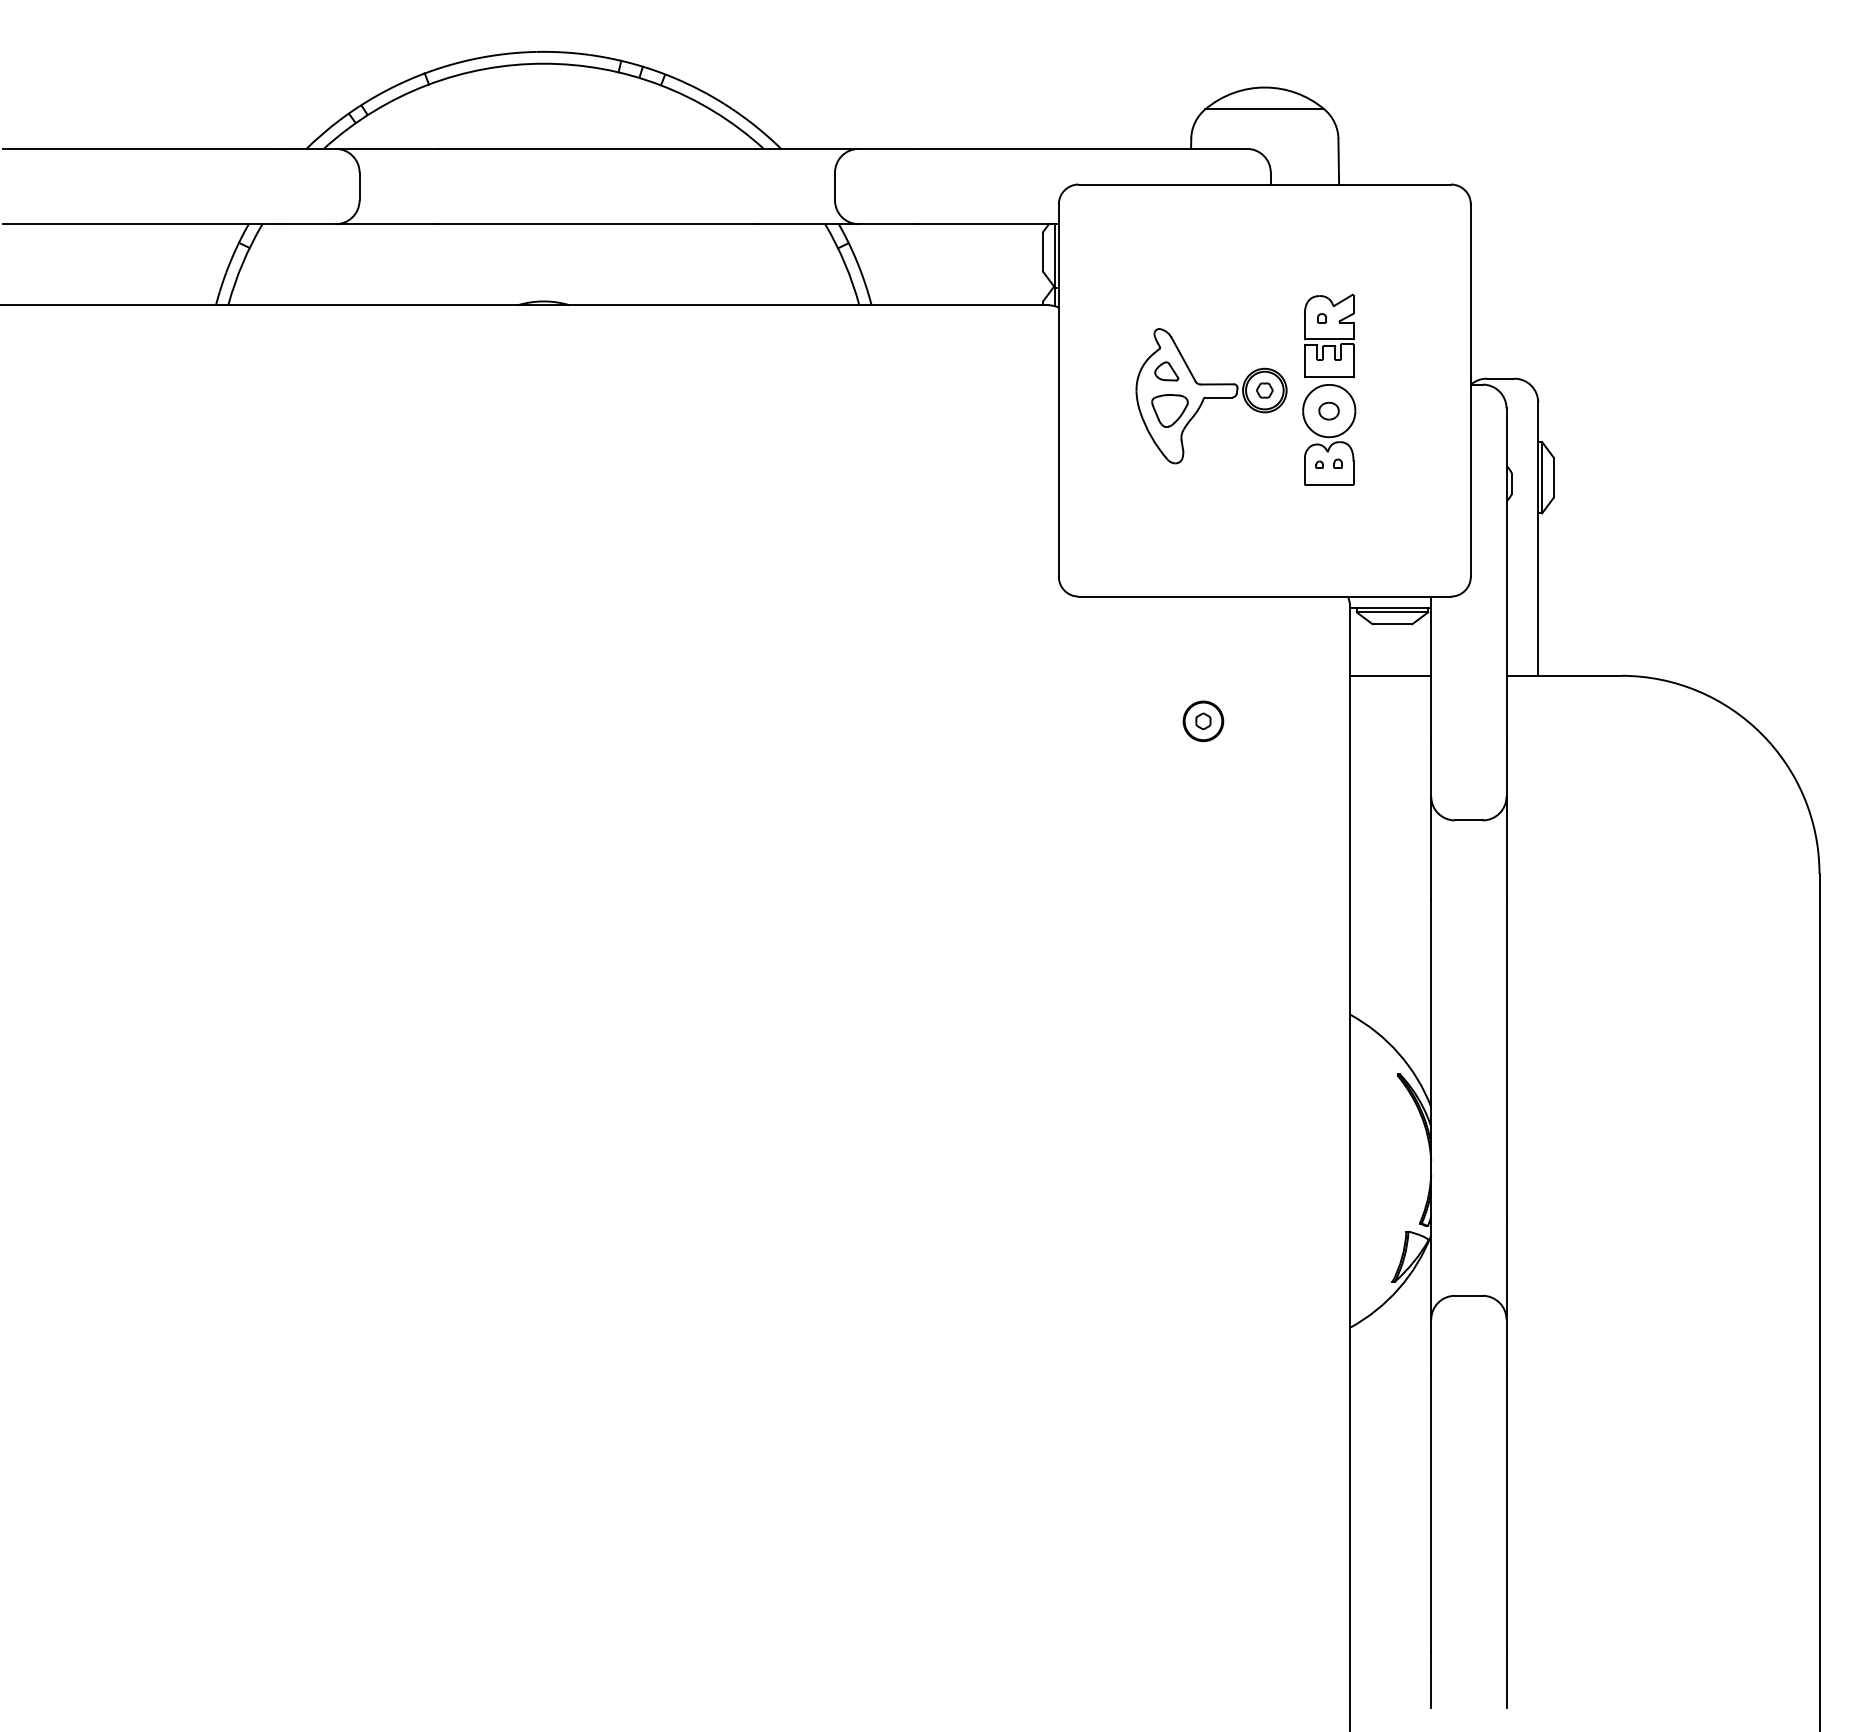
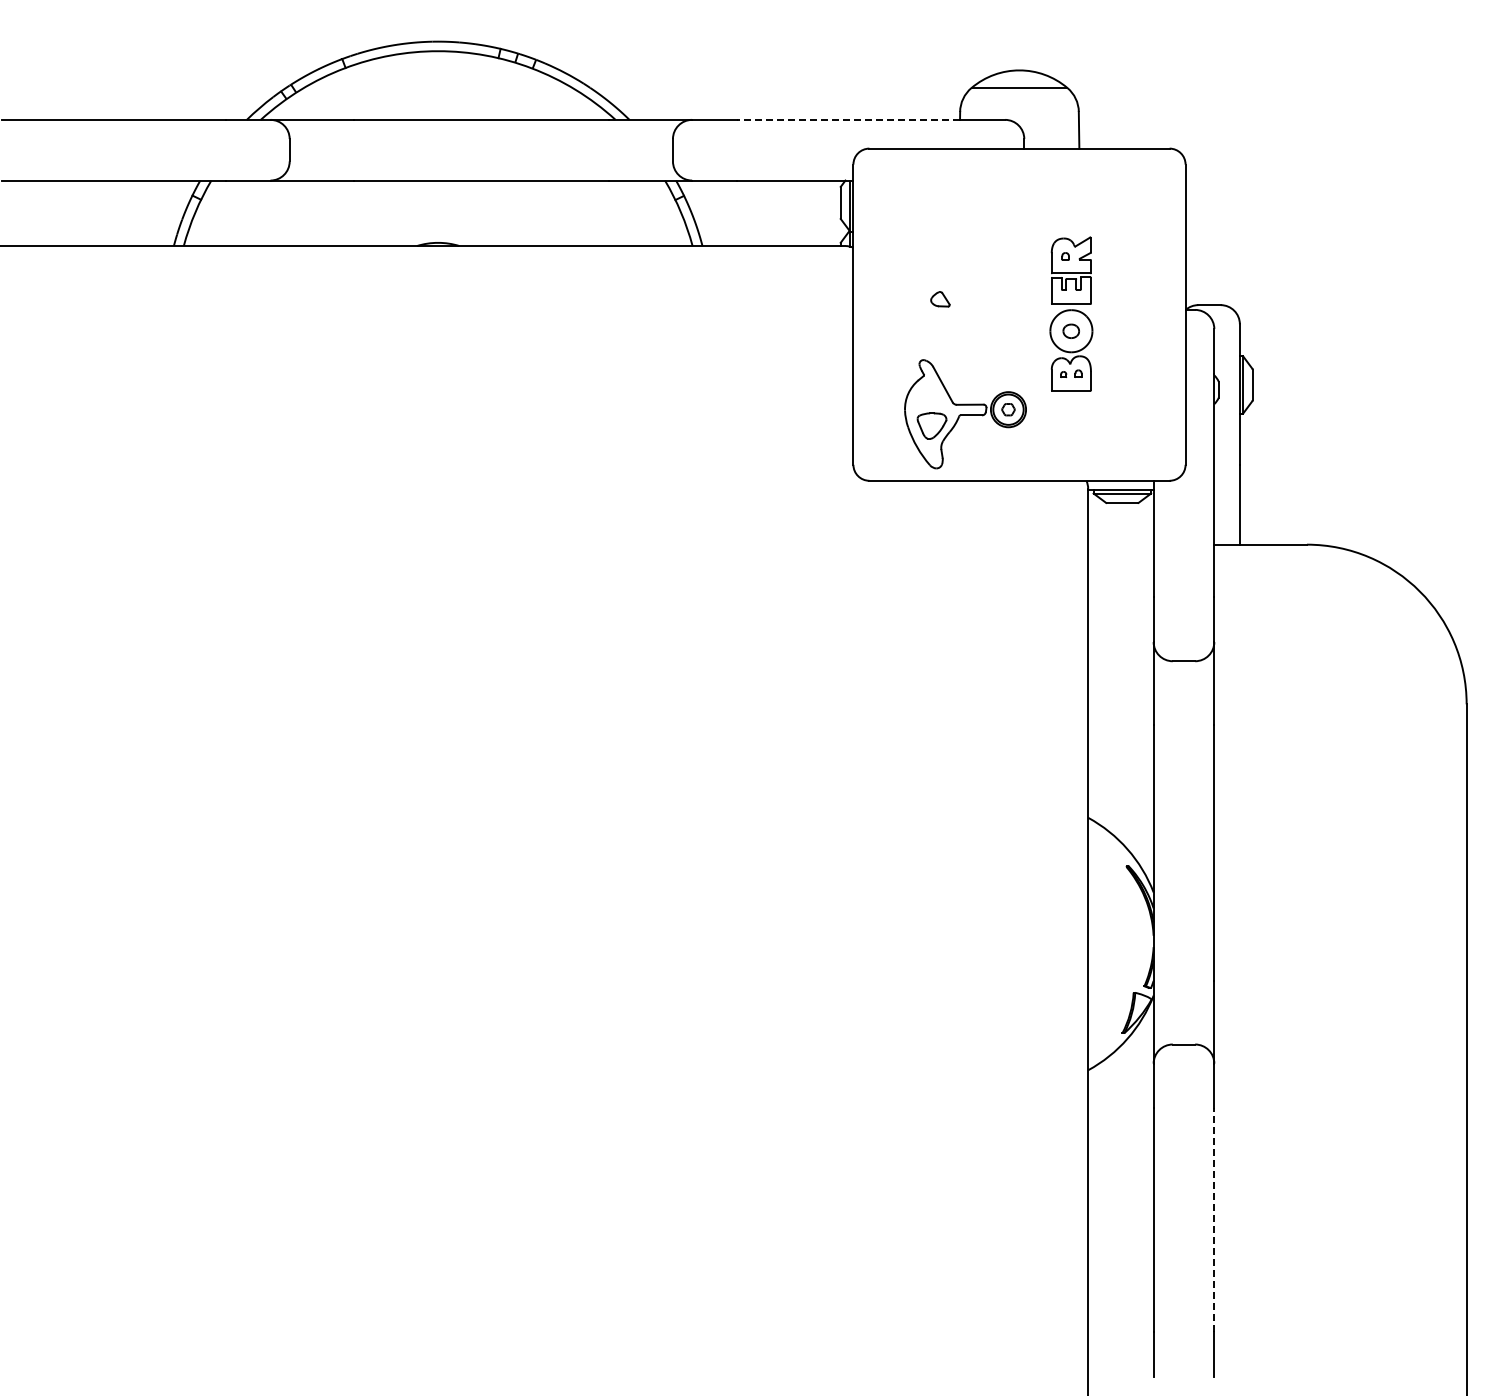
line: (1052, 148) -> (848, 119), solid -> dashed
part: (1211, 396) -> (965, 414), moved
line: (1390, 675) -> (1120, 544), removed
part: (1202, 721) -> (969, 581), removed
line: (1506, 1514) -> (1214, 1220), solid -> dashed

